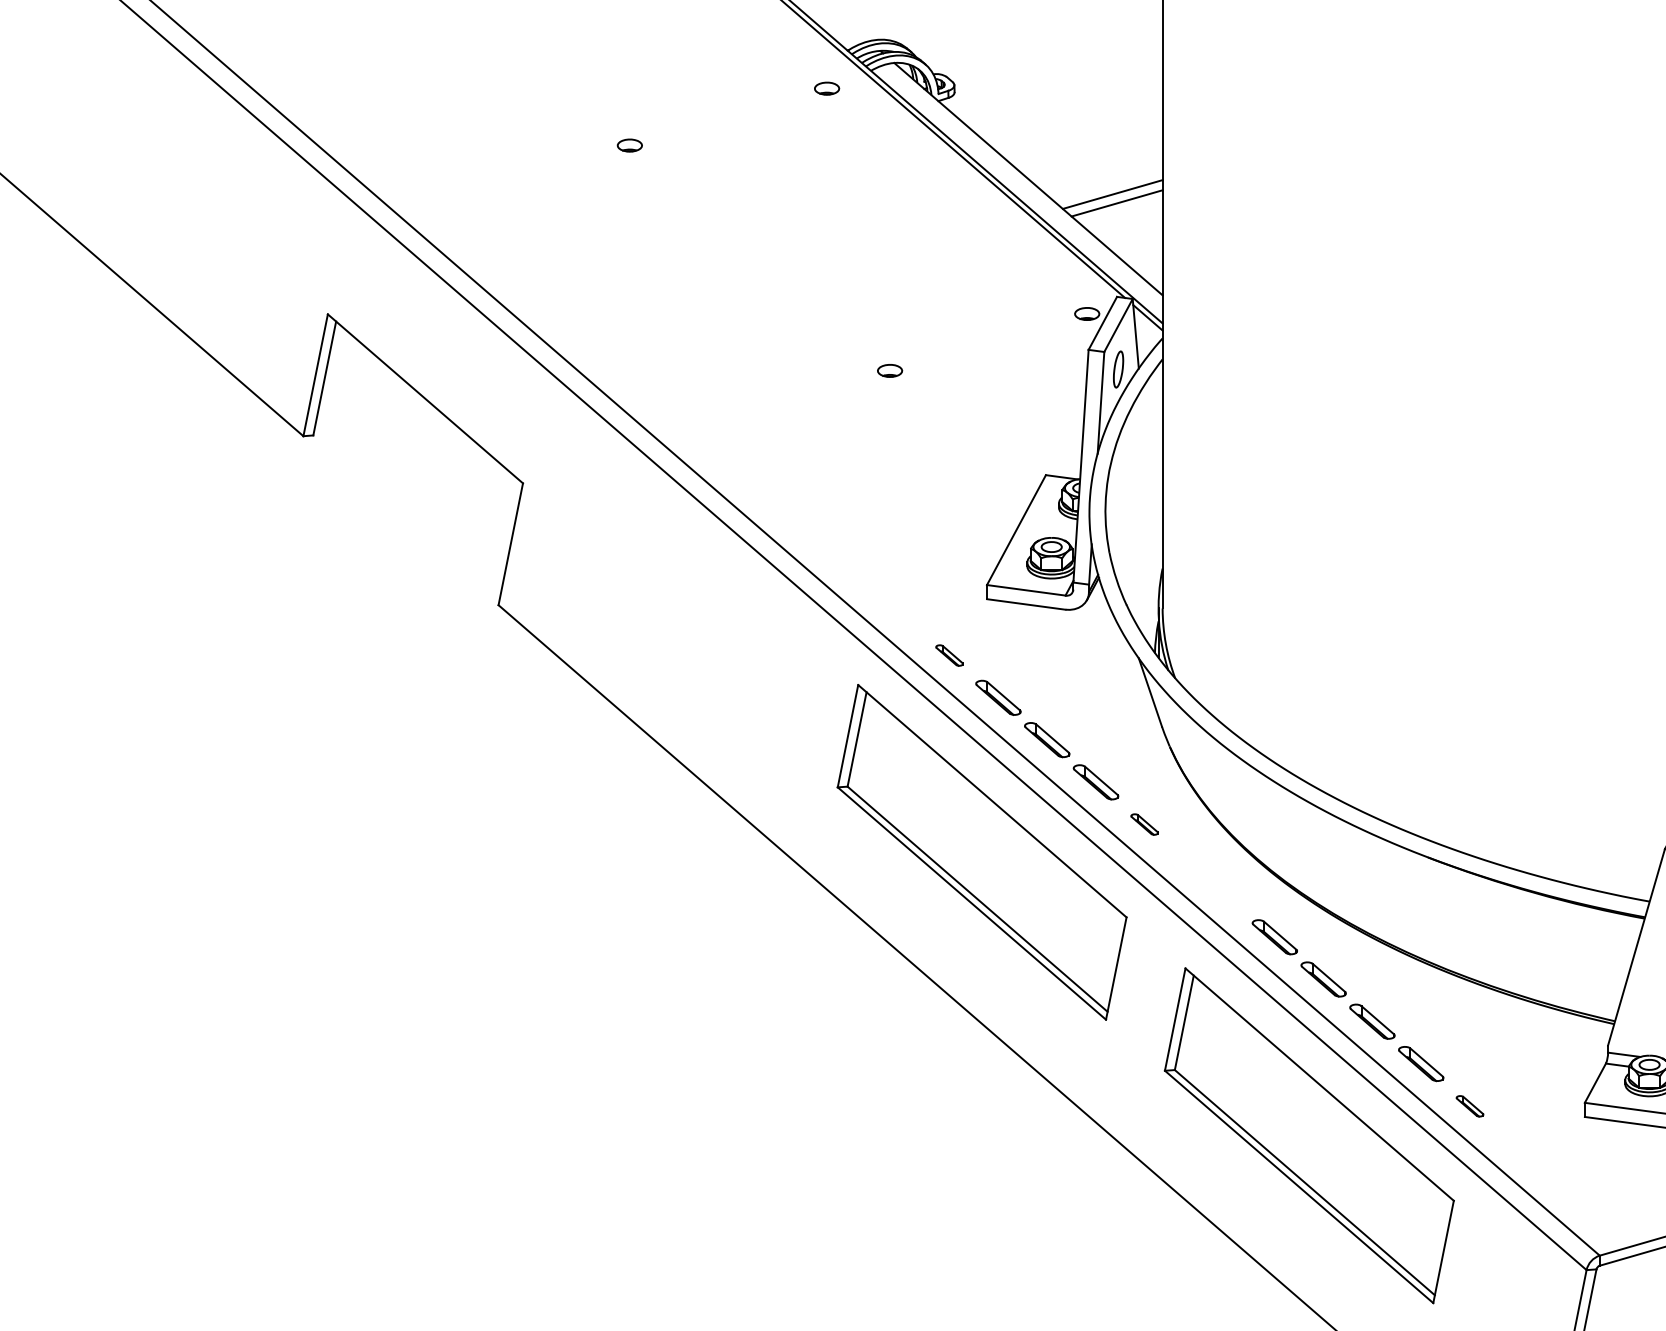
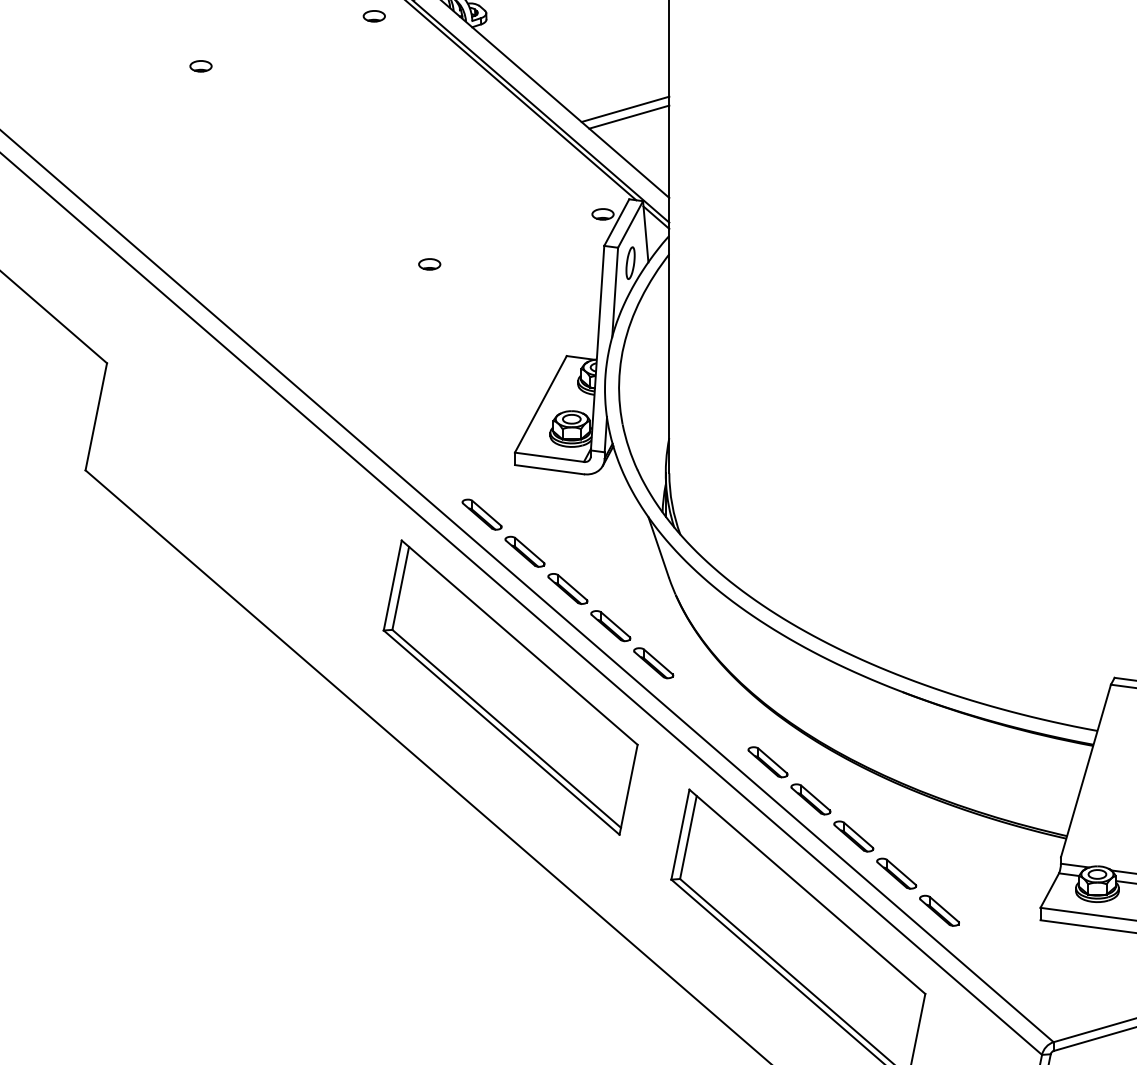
part: (949, 655) -> (481, 514), size x1.67
part: (1144, 824) -> (653, 663), size x1.67
part: (1469, 1106) -> (939, 911), size x1.67

